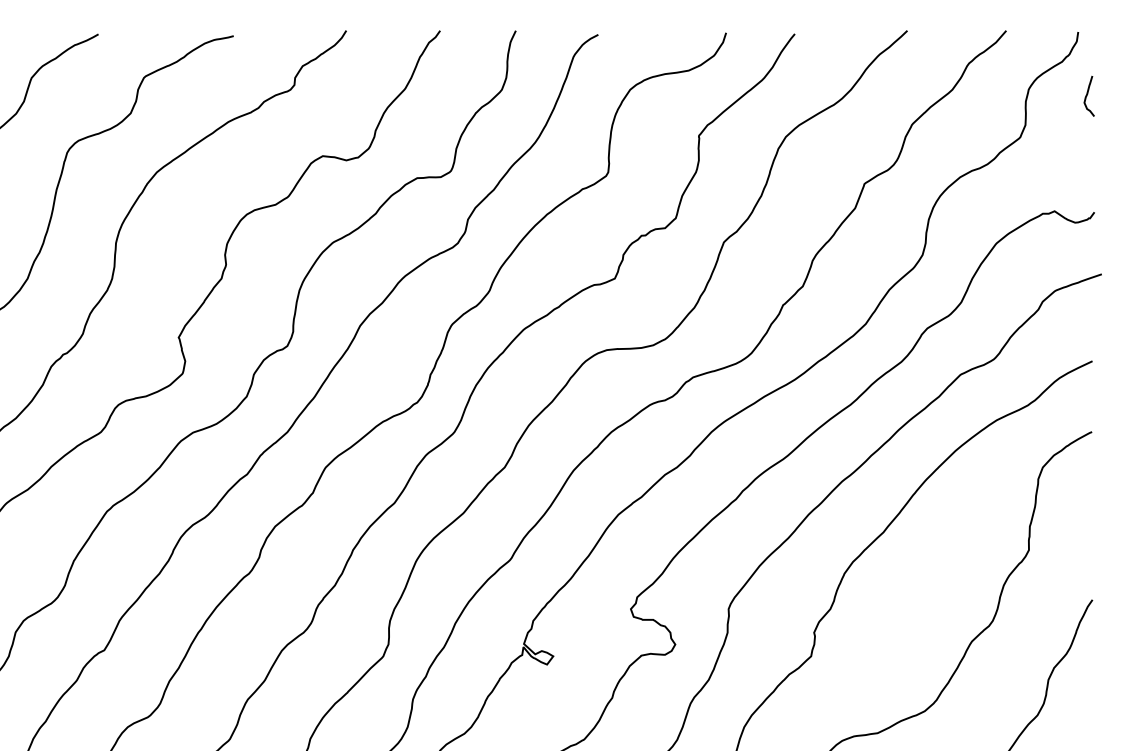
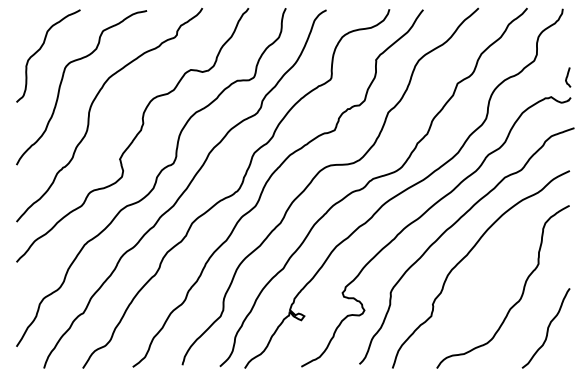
curve: (1089, 94) -> (568, 76), moved

